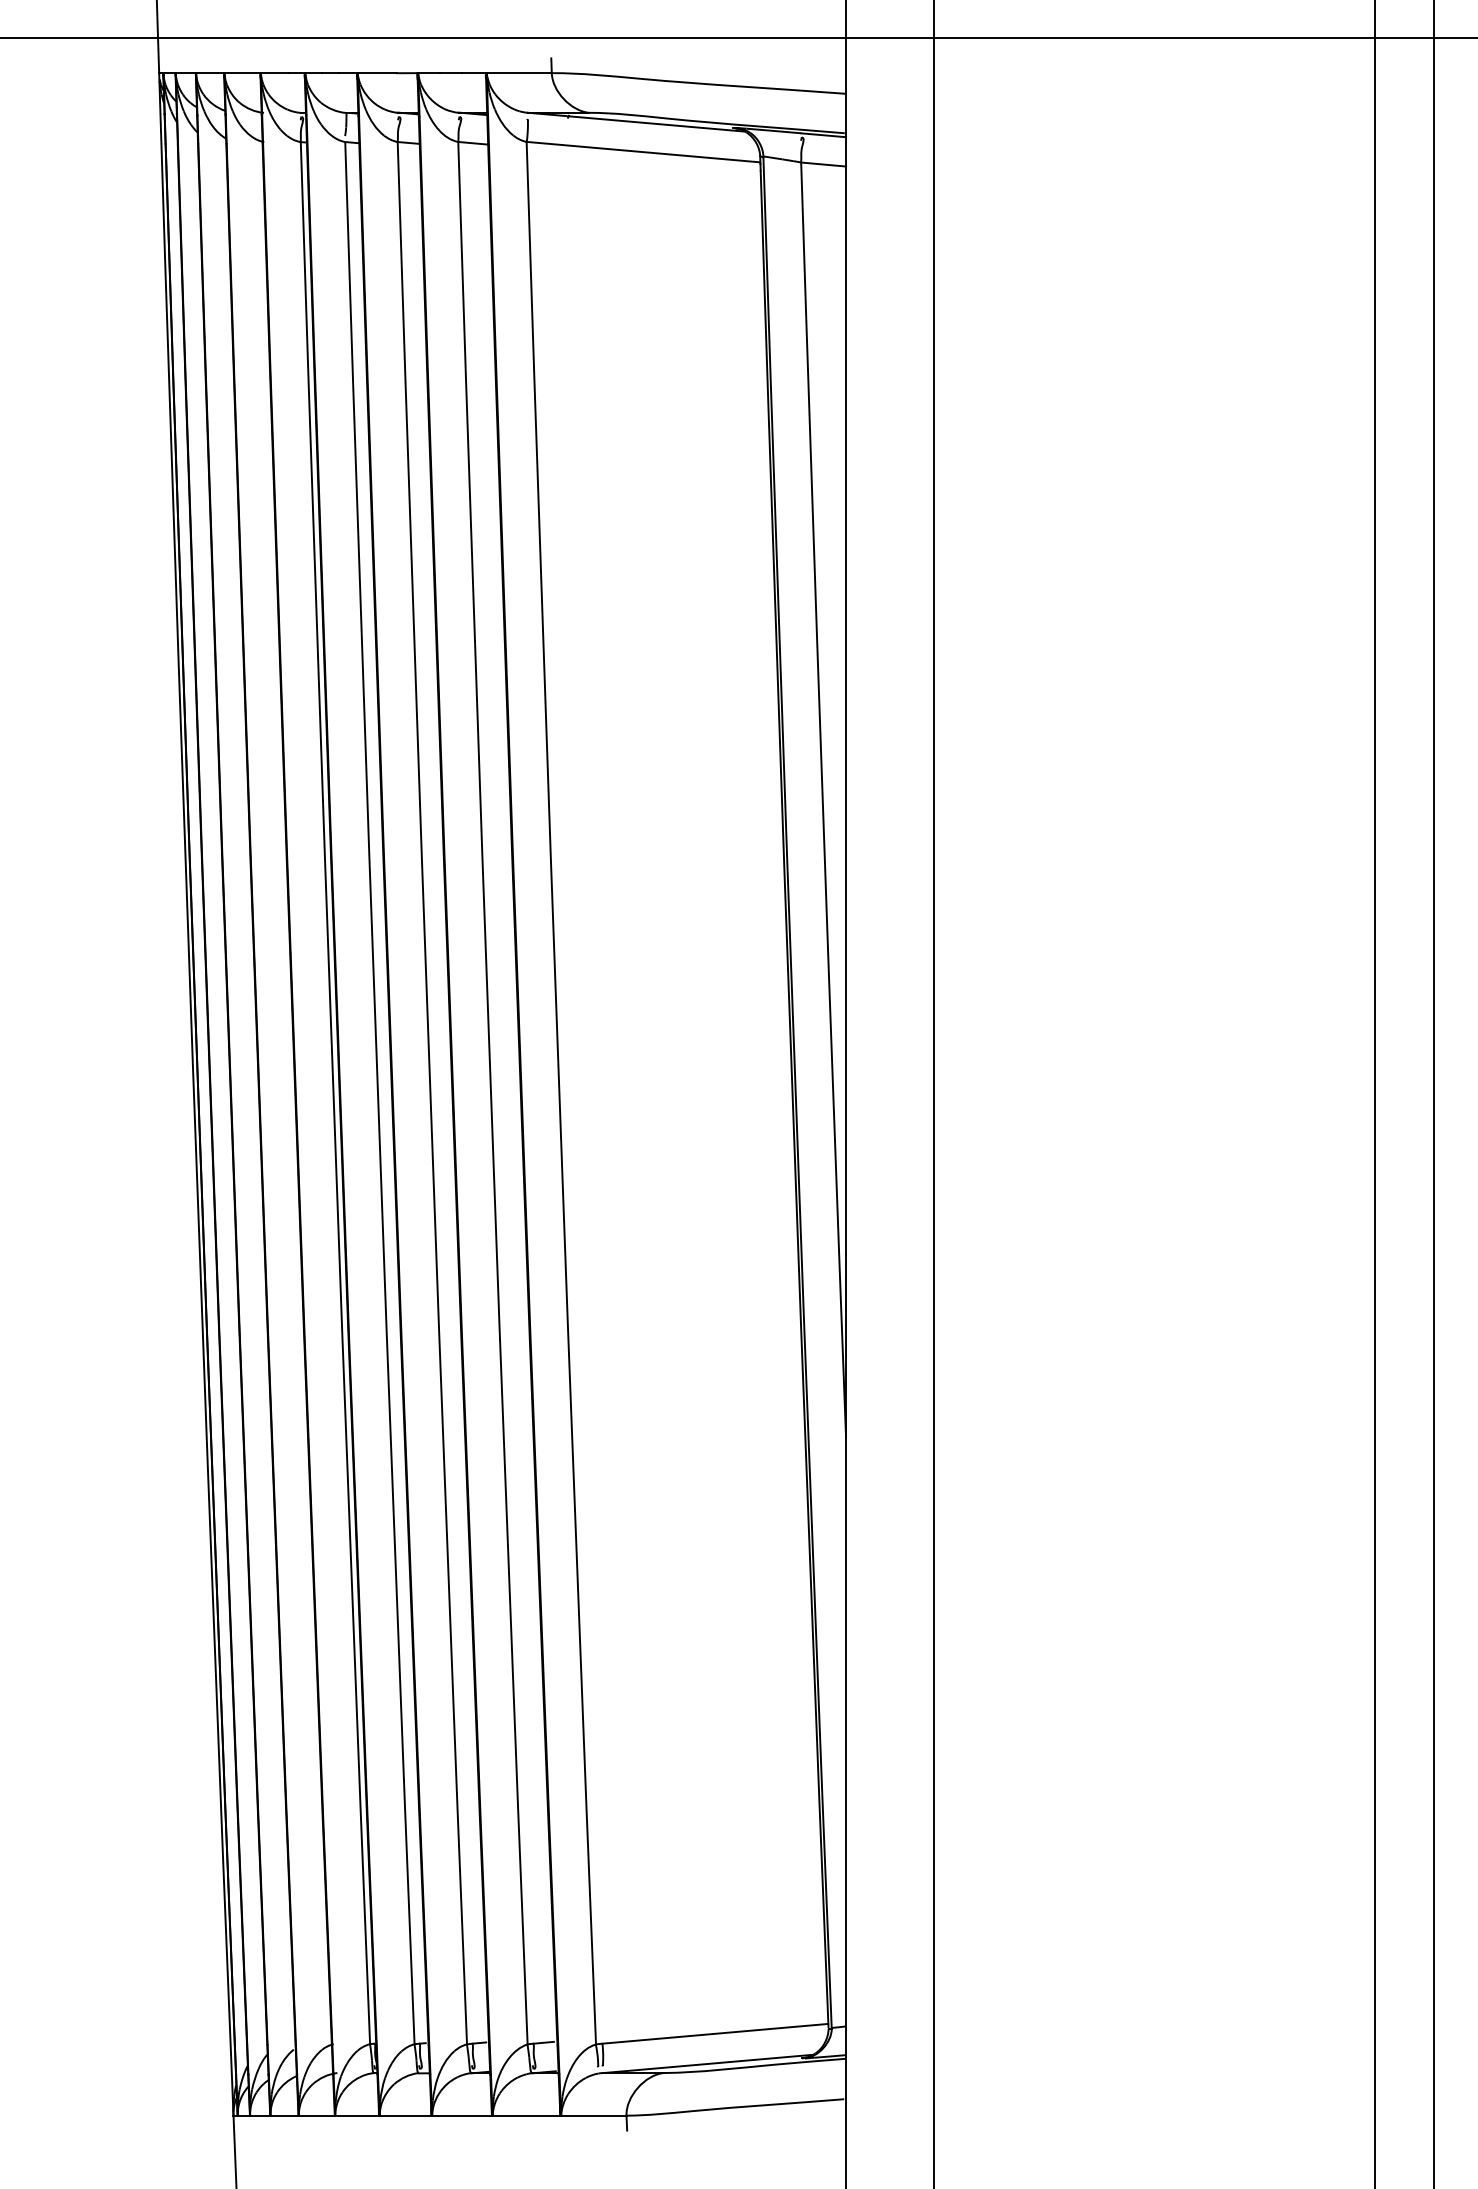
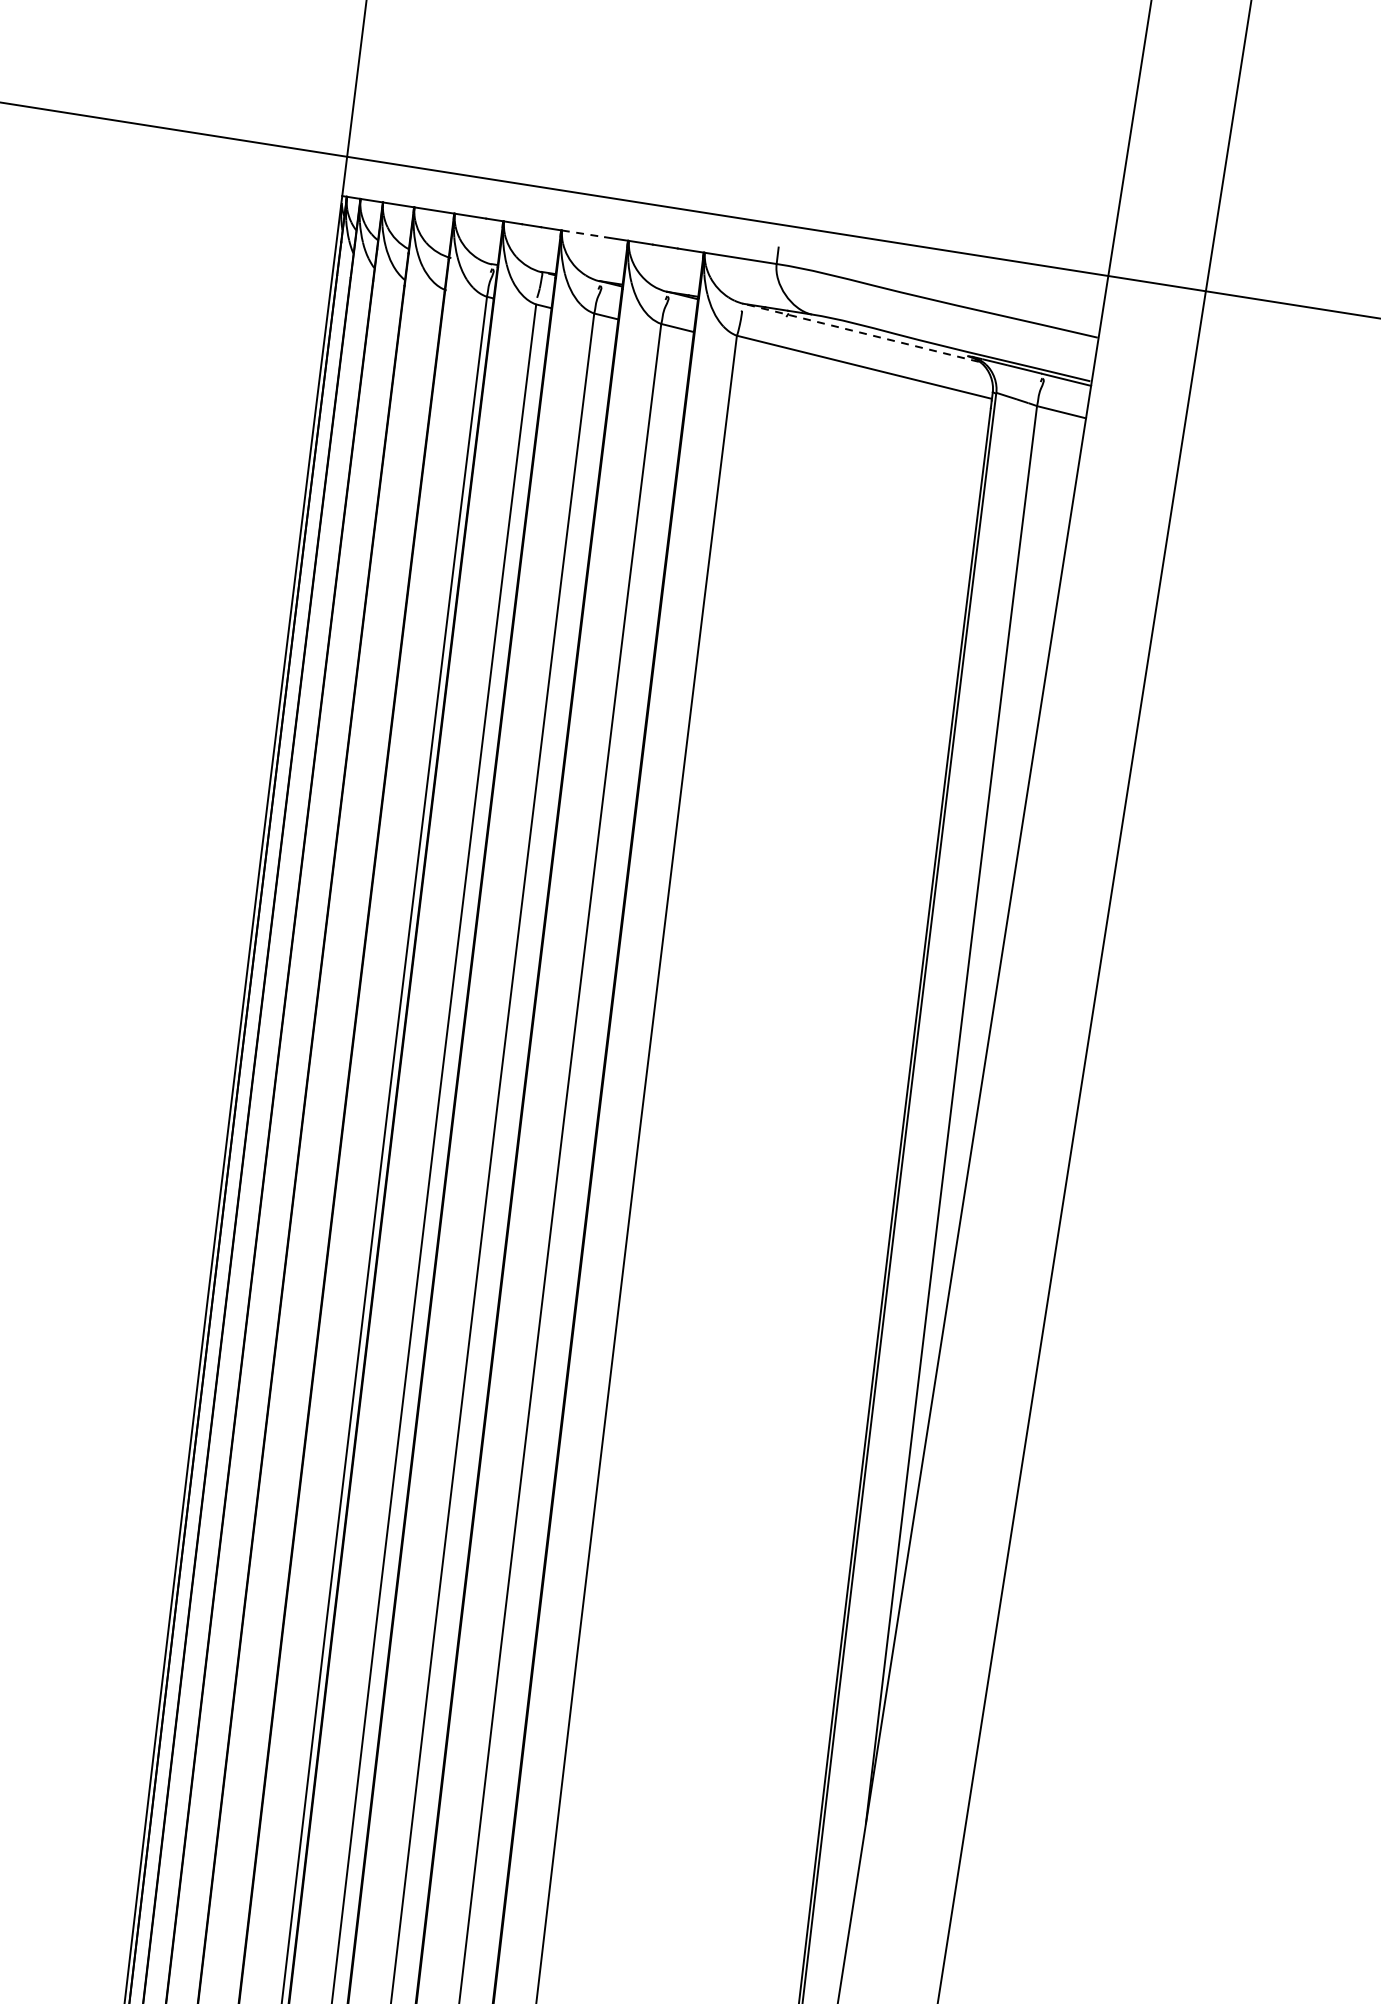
line: (377, 73) -> (583, 234), solid -> dashed
line: (635, 122) -> (860, 333), solid -> dashed

